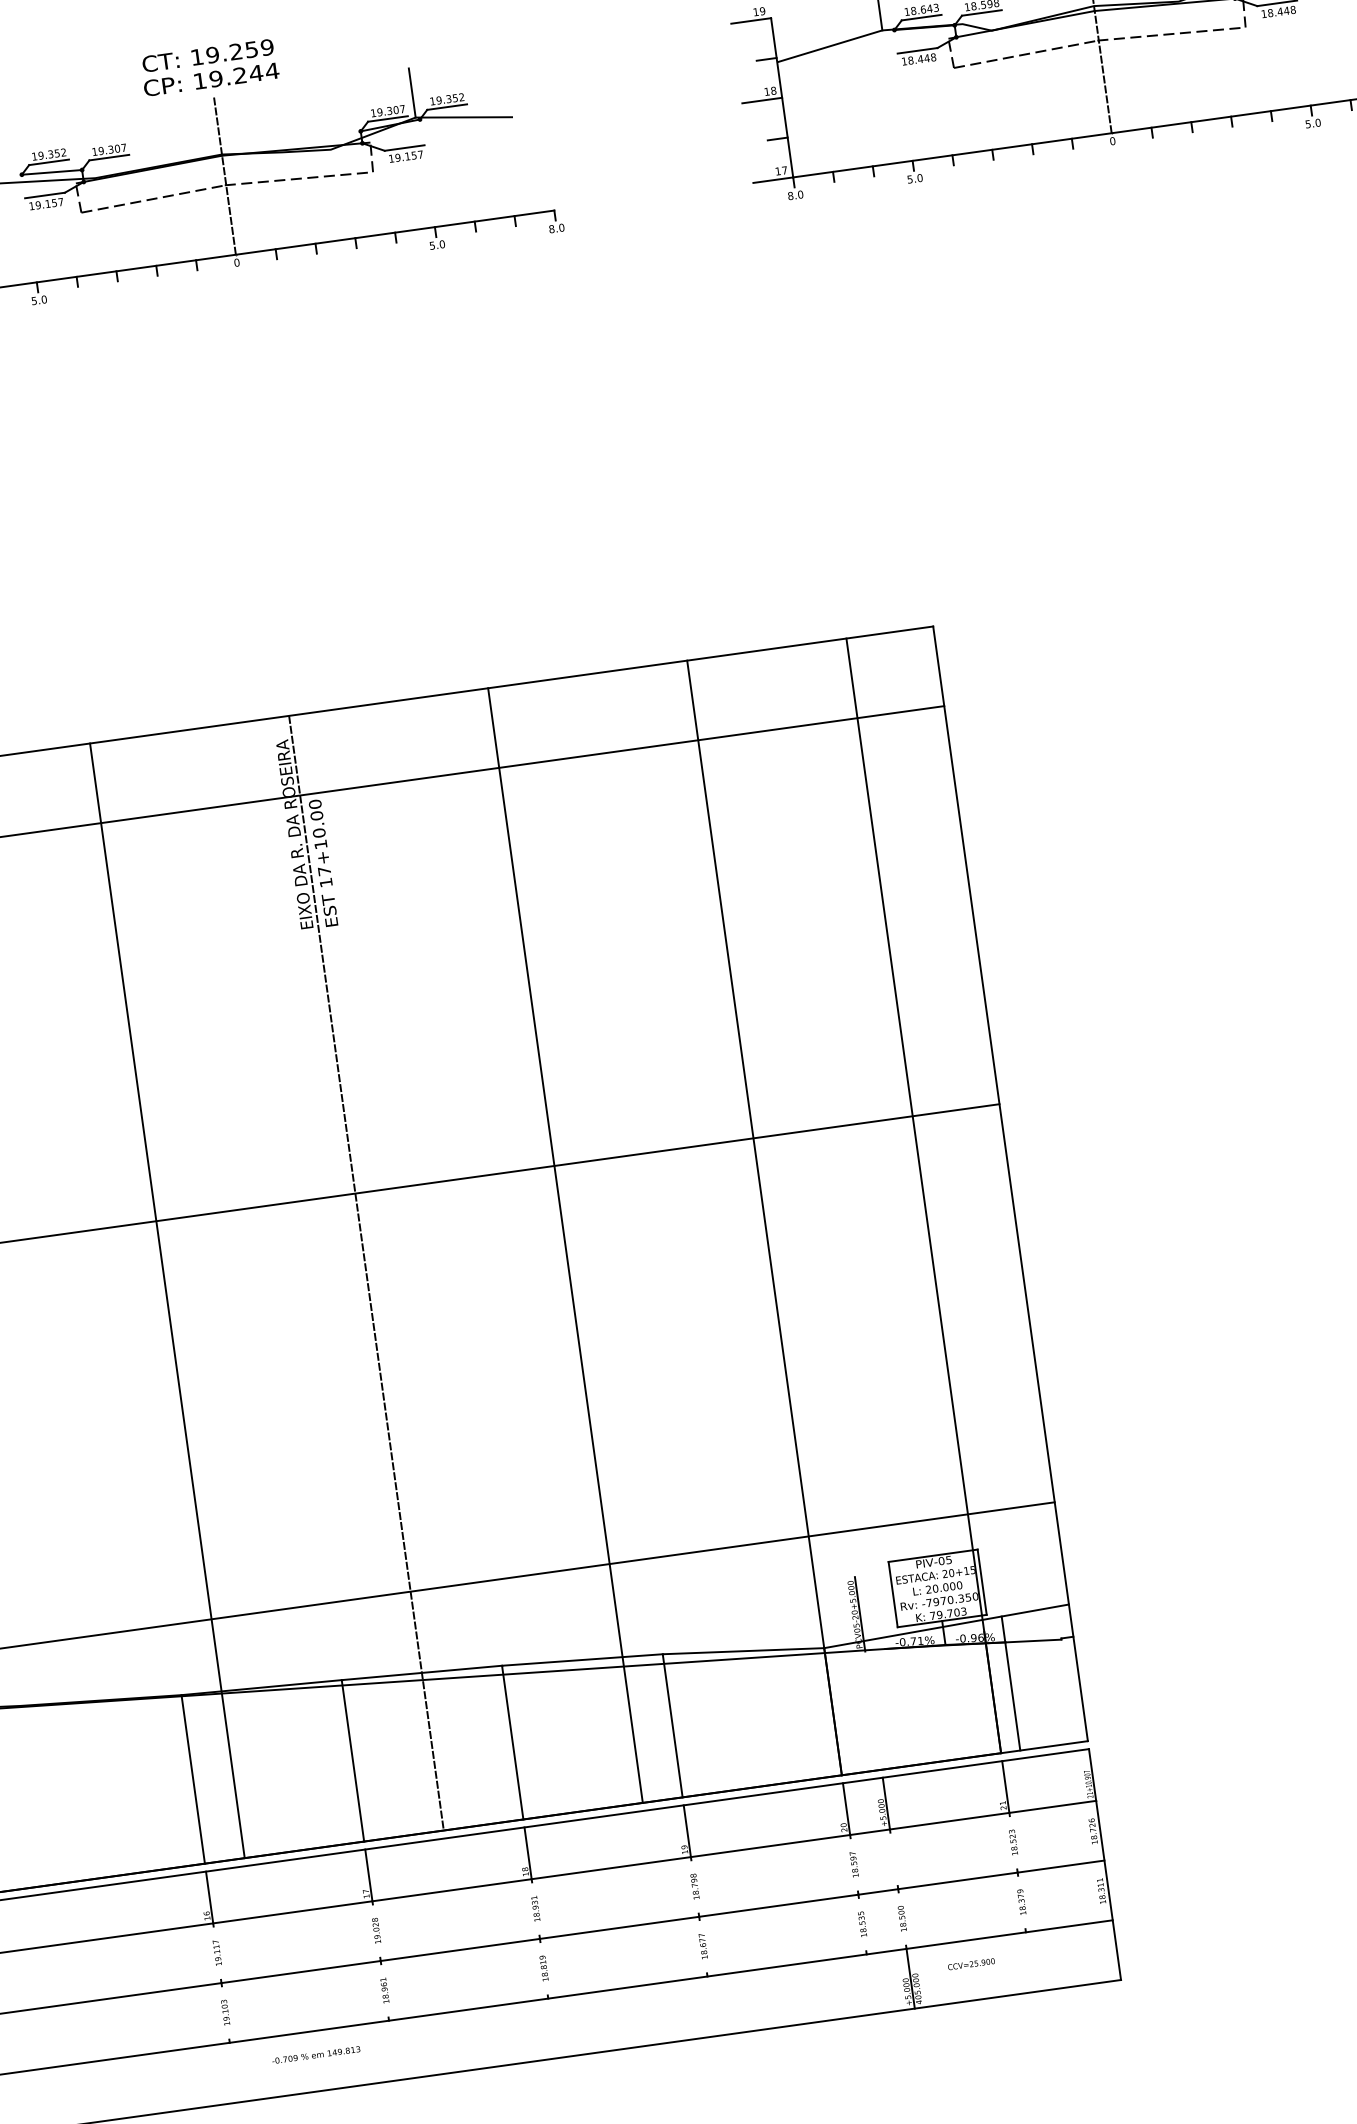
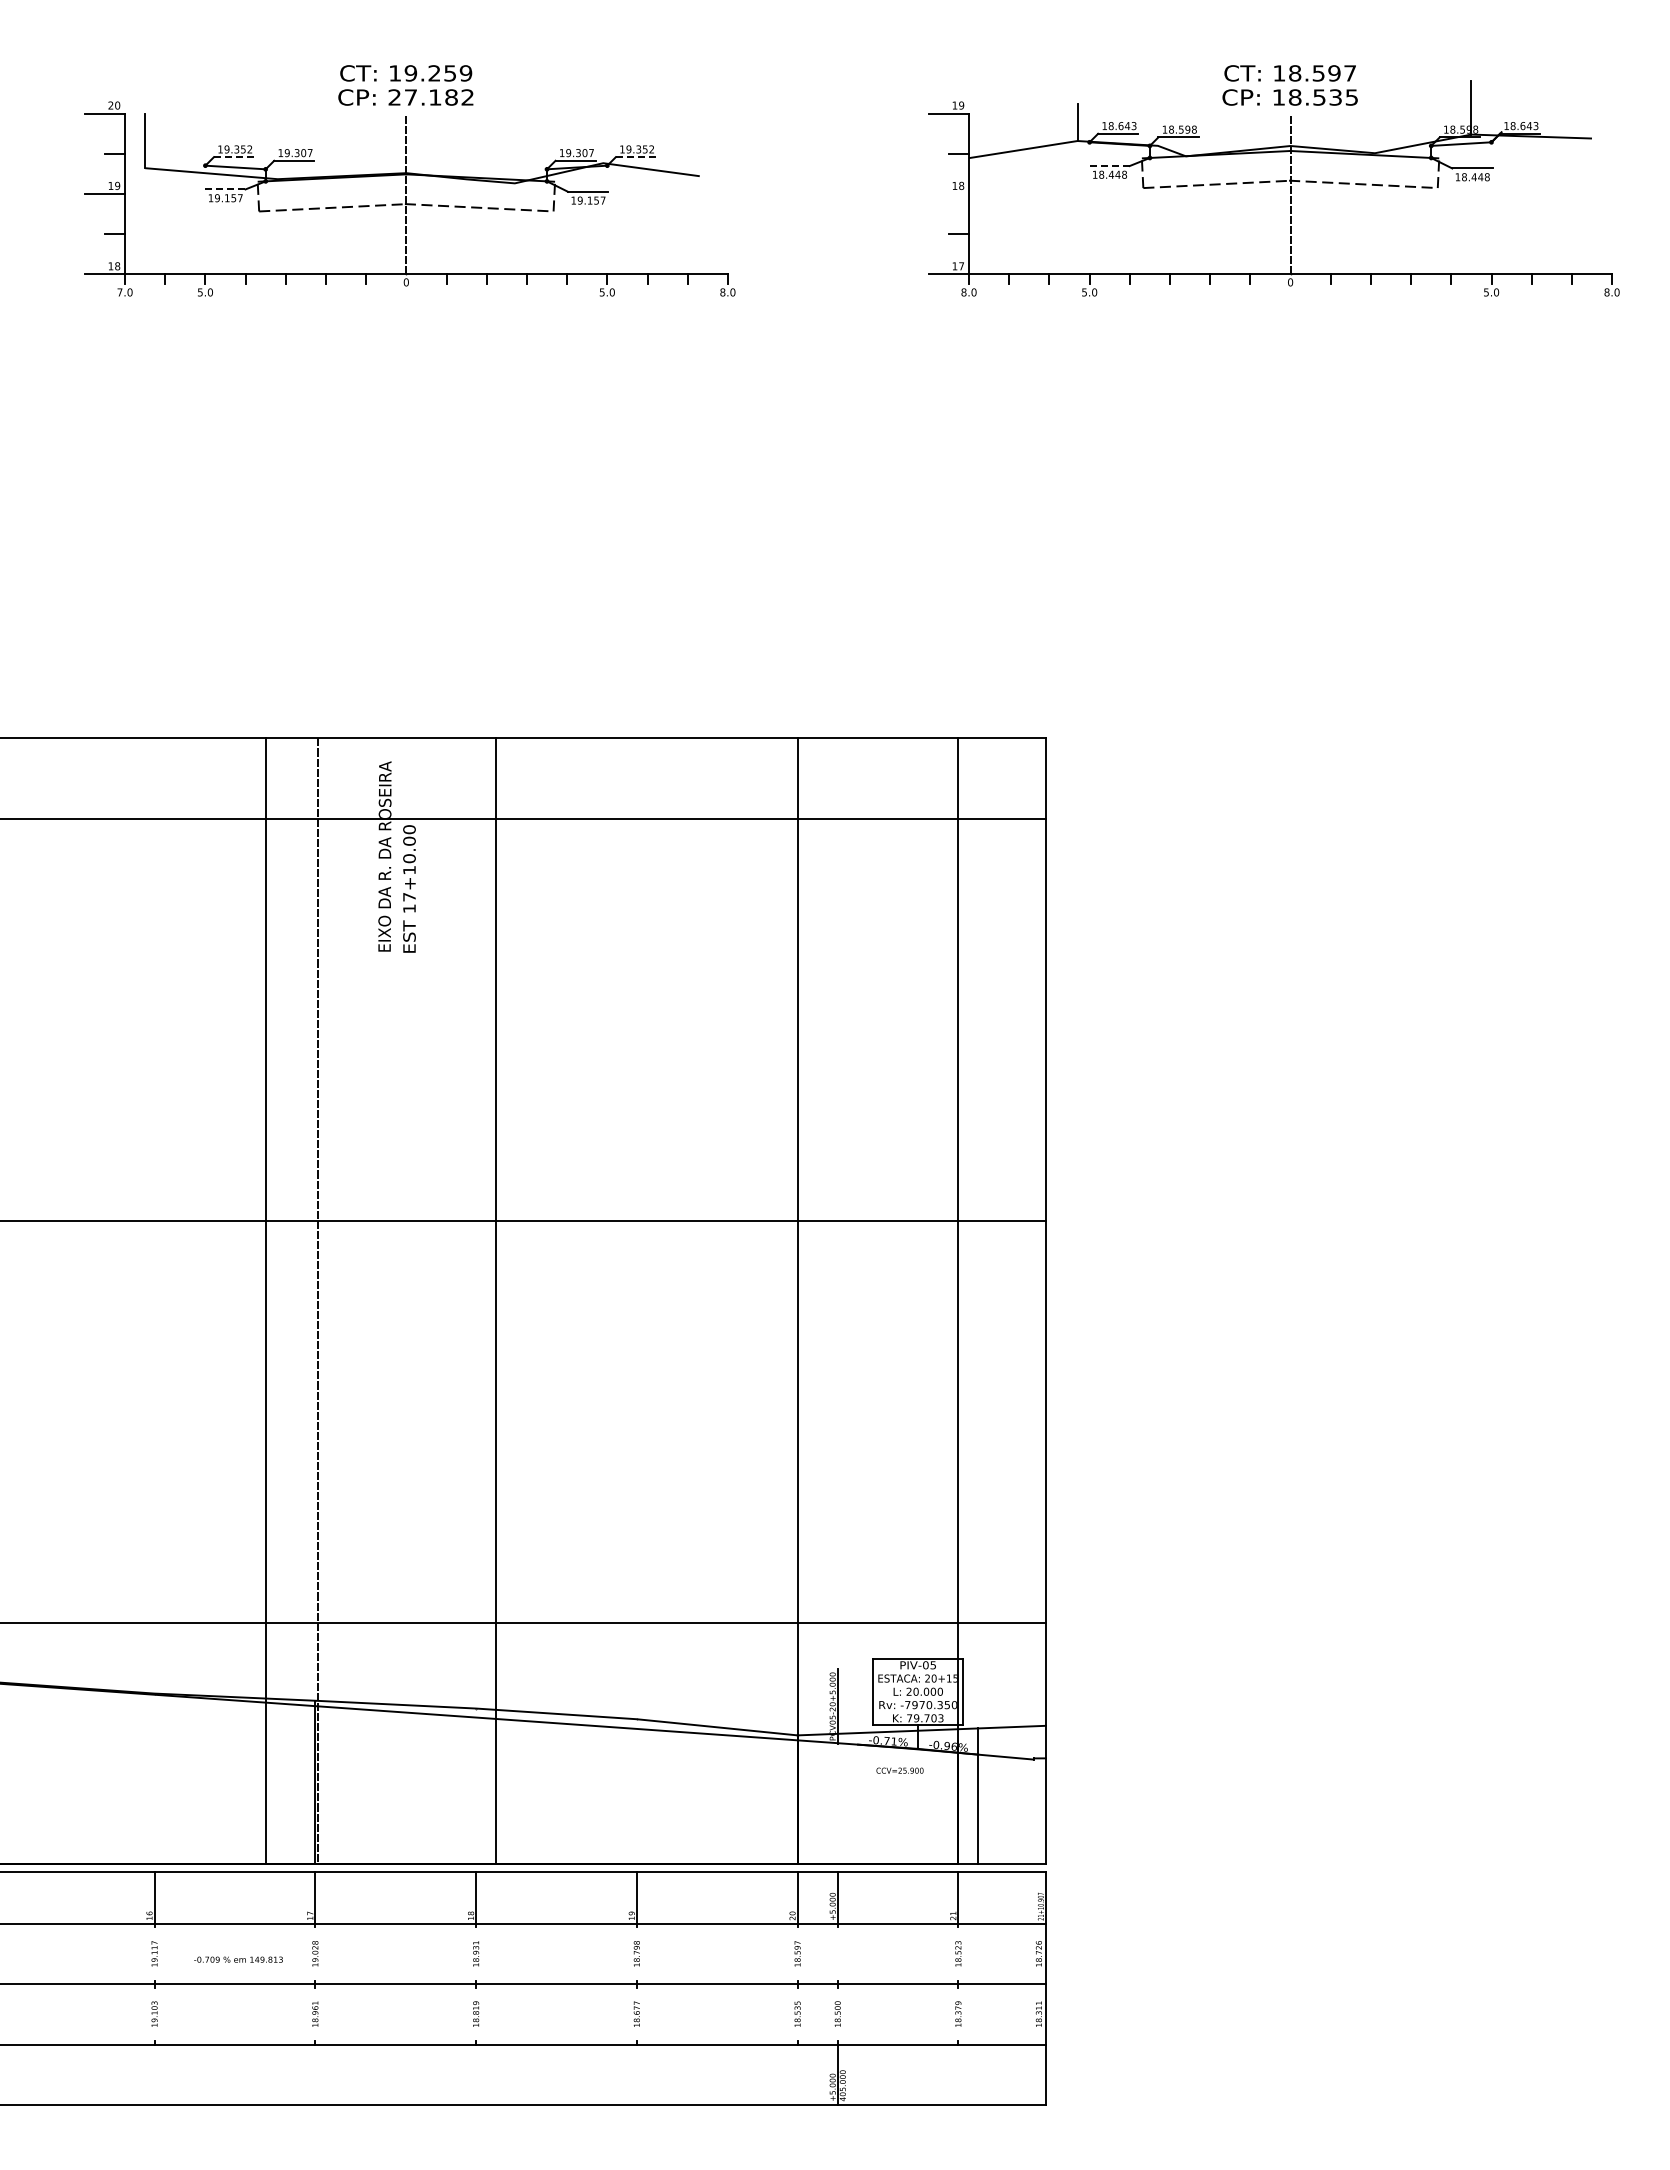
line: (918, 51) -> (1110, 166), solid -> dashed
text: (236, 76) -> (431, 97), 19.244 -> 27.182
line: (412, 93) -> (603, 138), removed
line: (761, 100) -> (948, 193), removed
line: (447, 107) -> (636, 157), solid -> dashed
line: (49, 162) -> (234, 157), solid -> dashed
line: (45, 195) -> (225, 189), solid -> dashed
line: (565, 1245) -> (495, 1300), moved
line: (366, 1272) -> (317, 1300), moved
line: (167, 1300) -> (265, 1300), moved
line: (672, 1725) -> (636, 1791), removed
line: (513, 1741) -> (476, 1785), removed
line: (193, 1779) -> (154, 1778), removed
text: (970, 1964) -> (899, 1770), moved
text: (316, 2054) -> (238, 1959), moved

